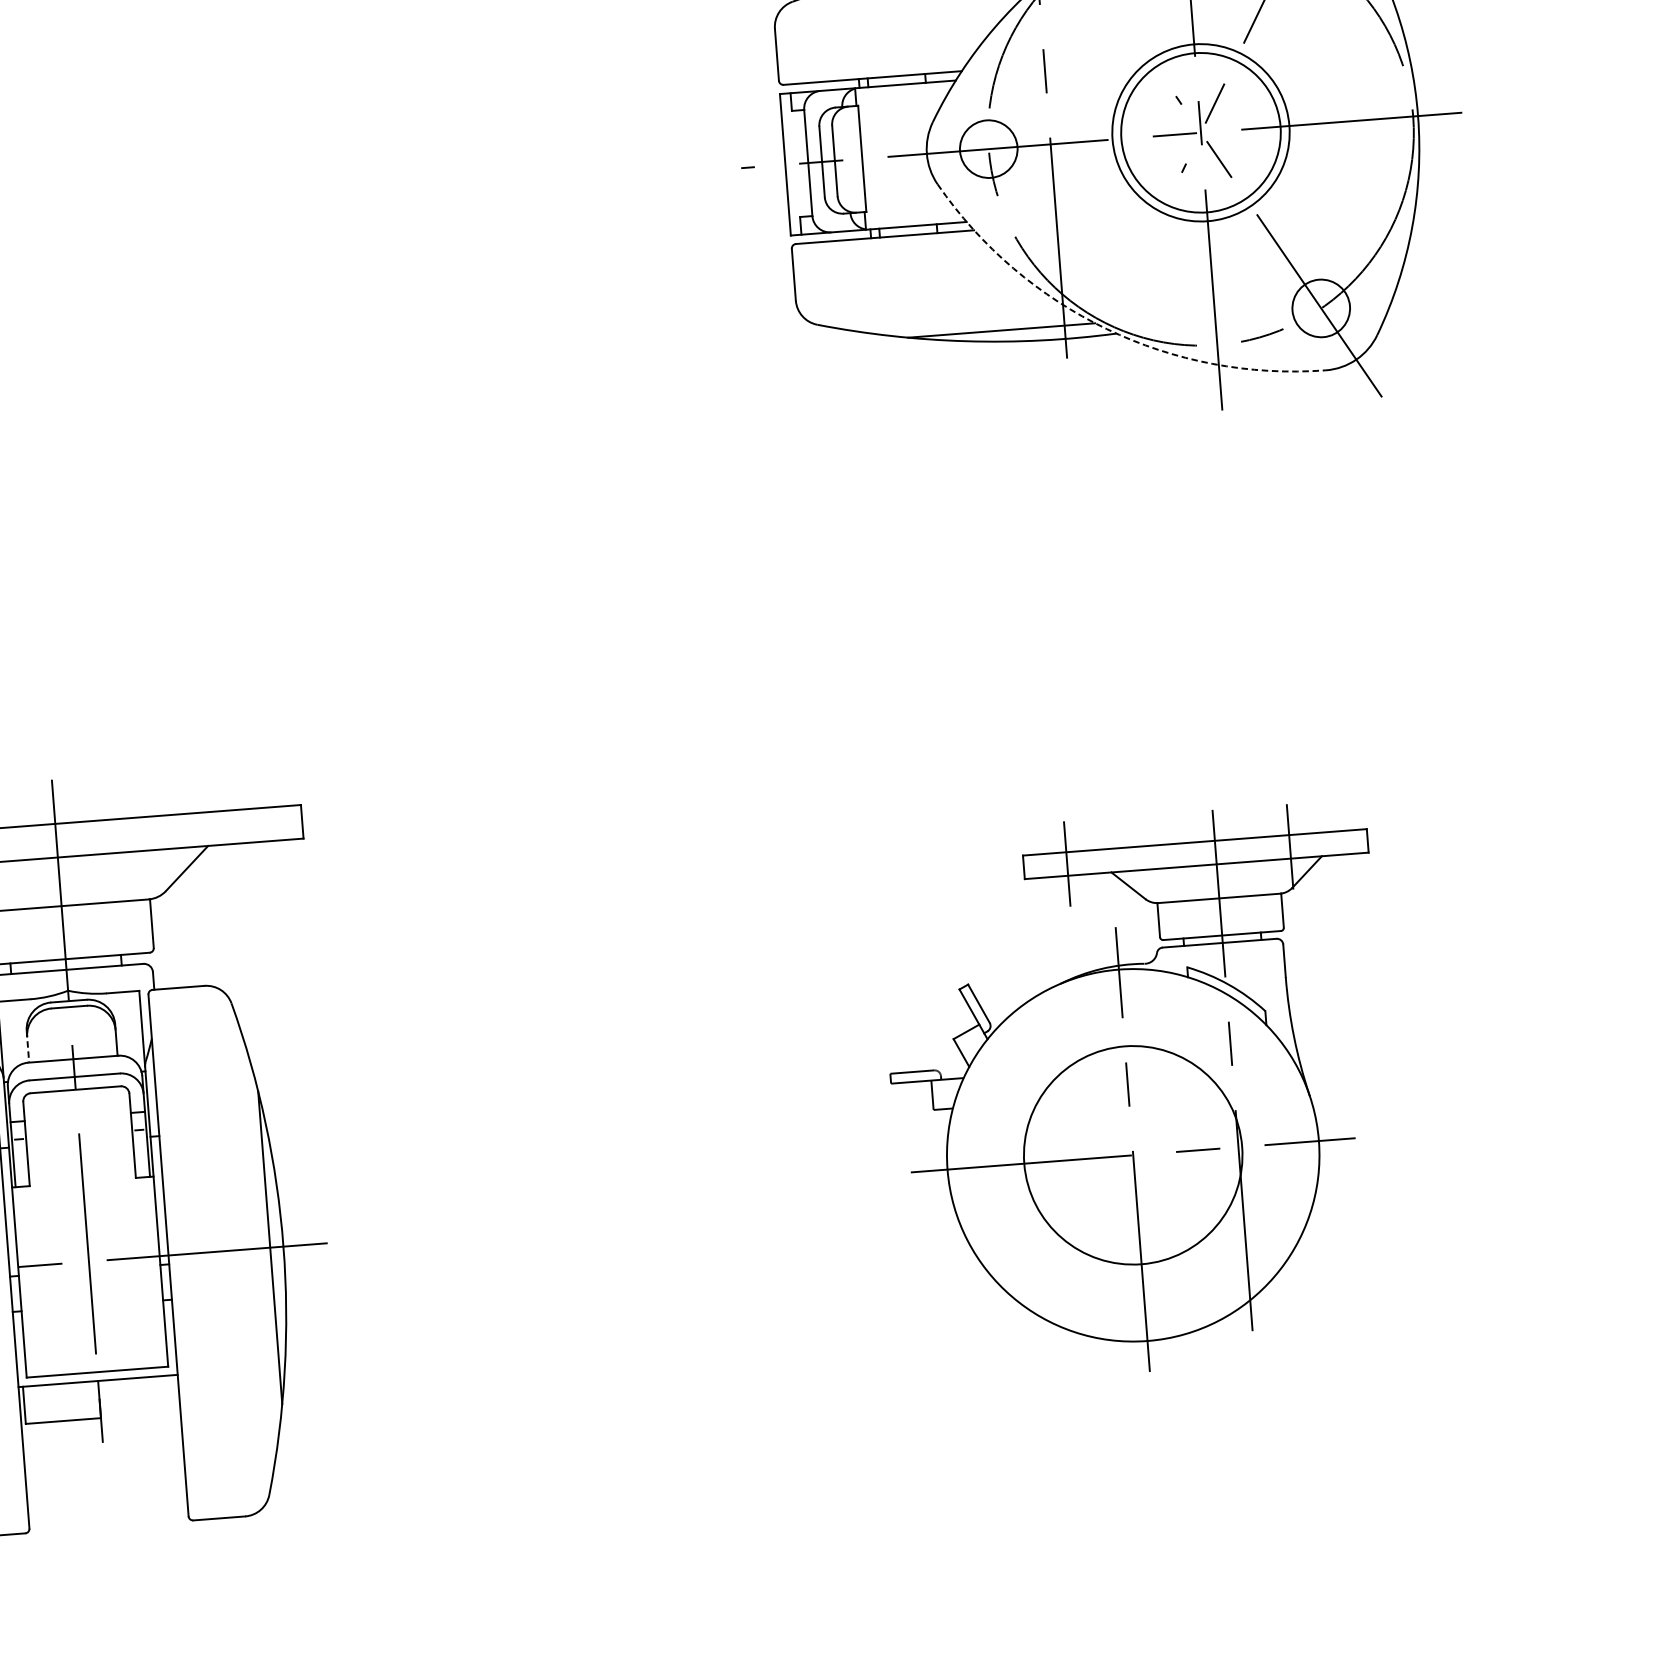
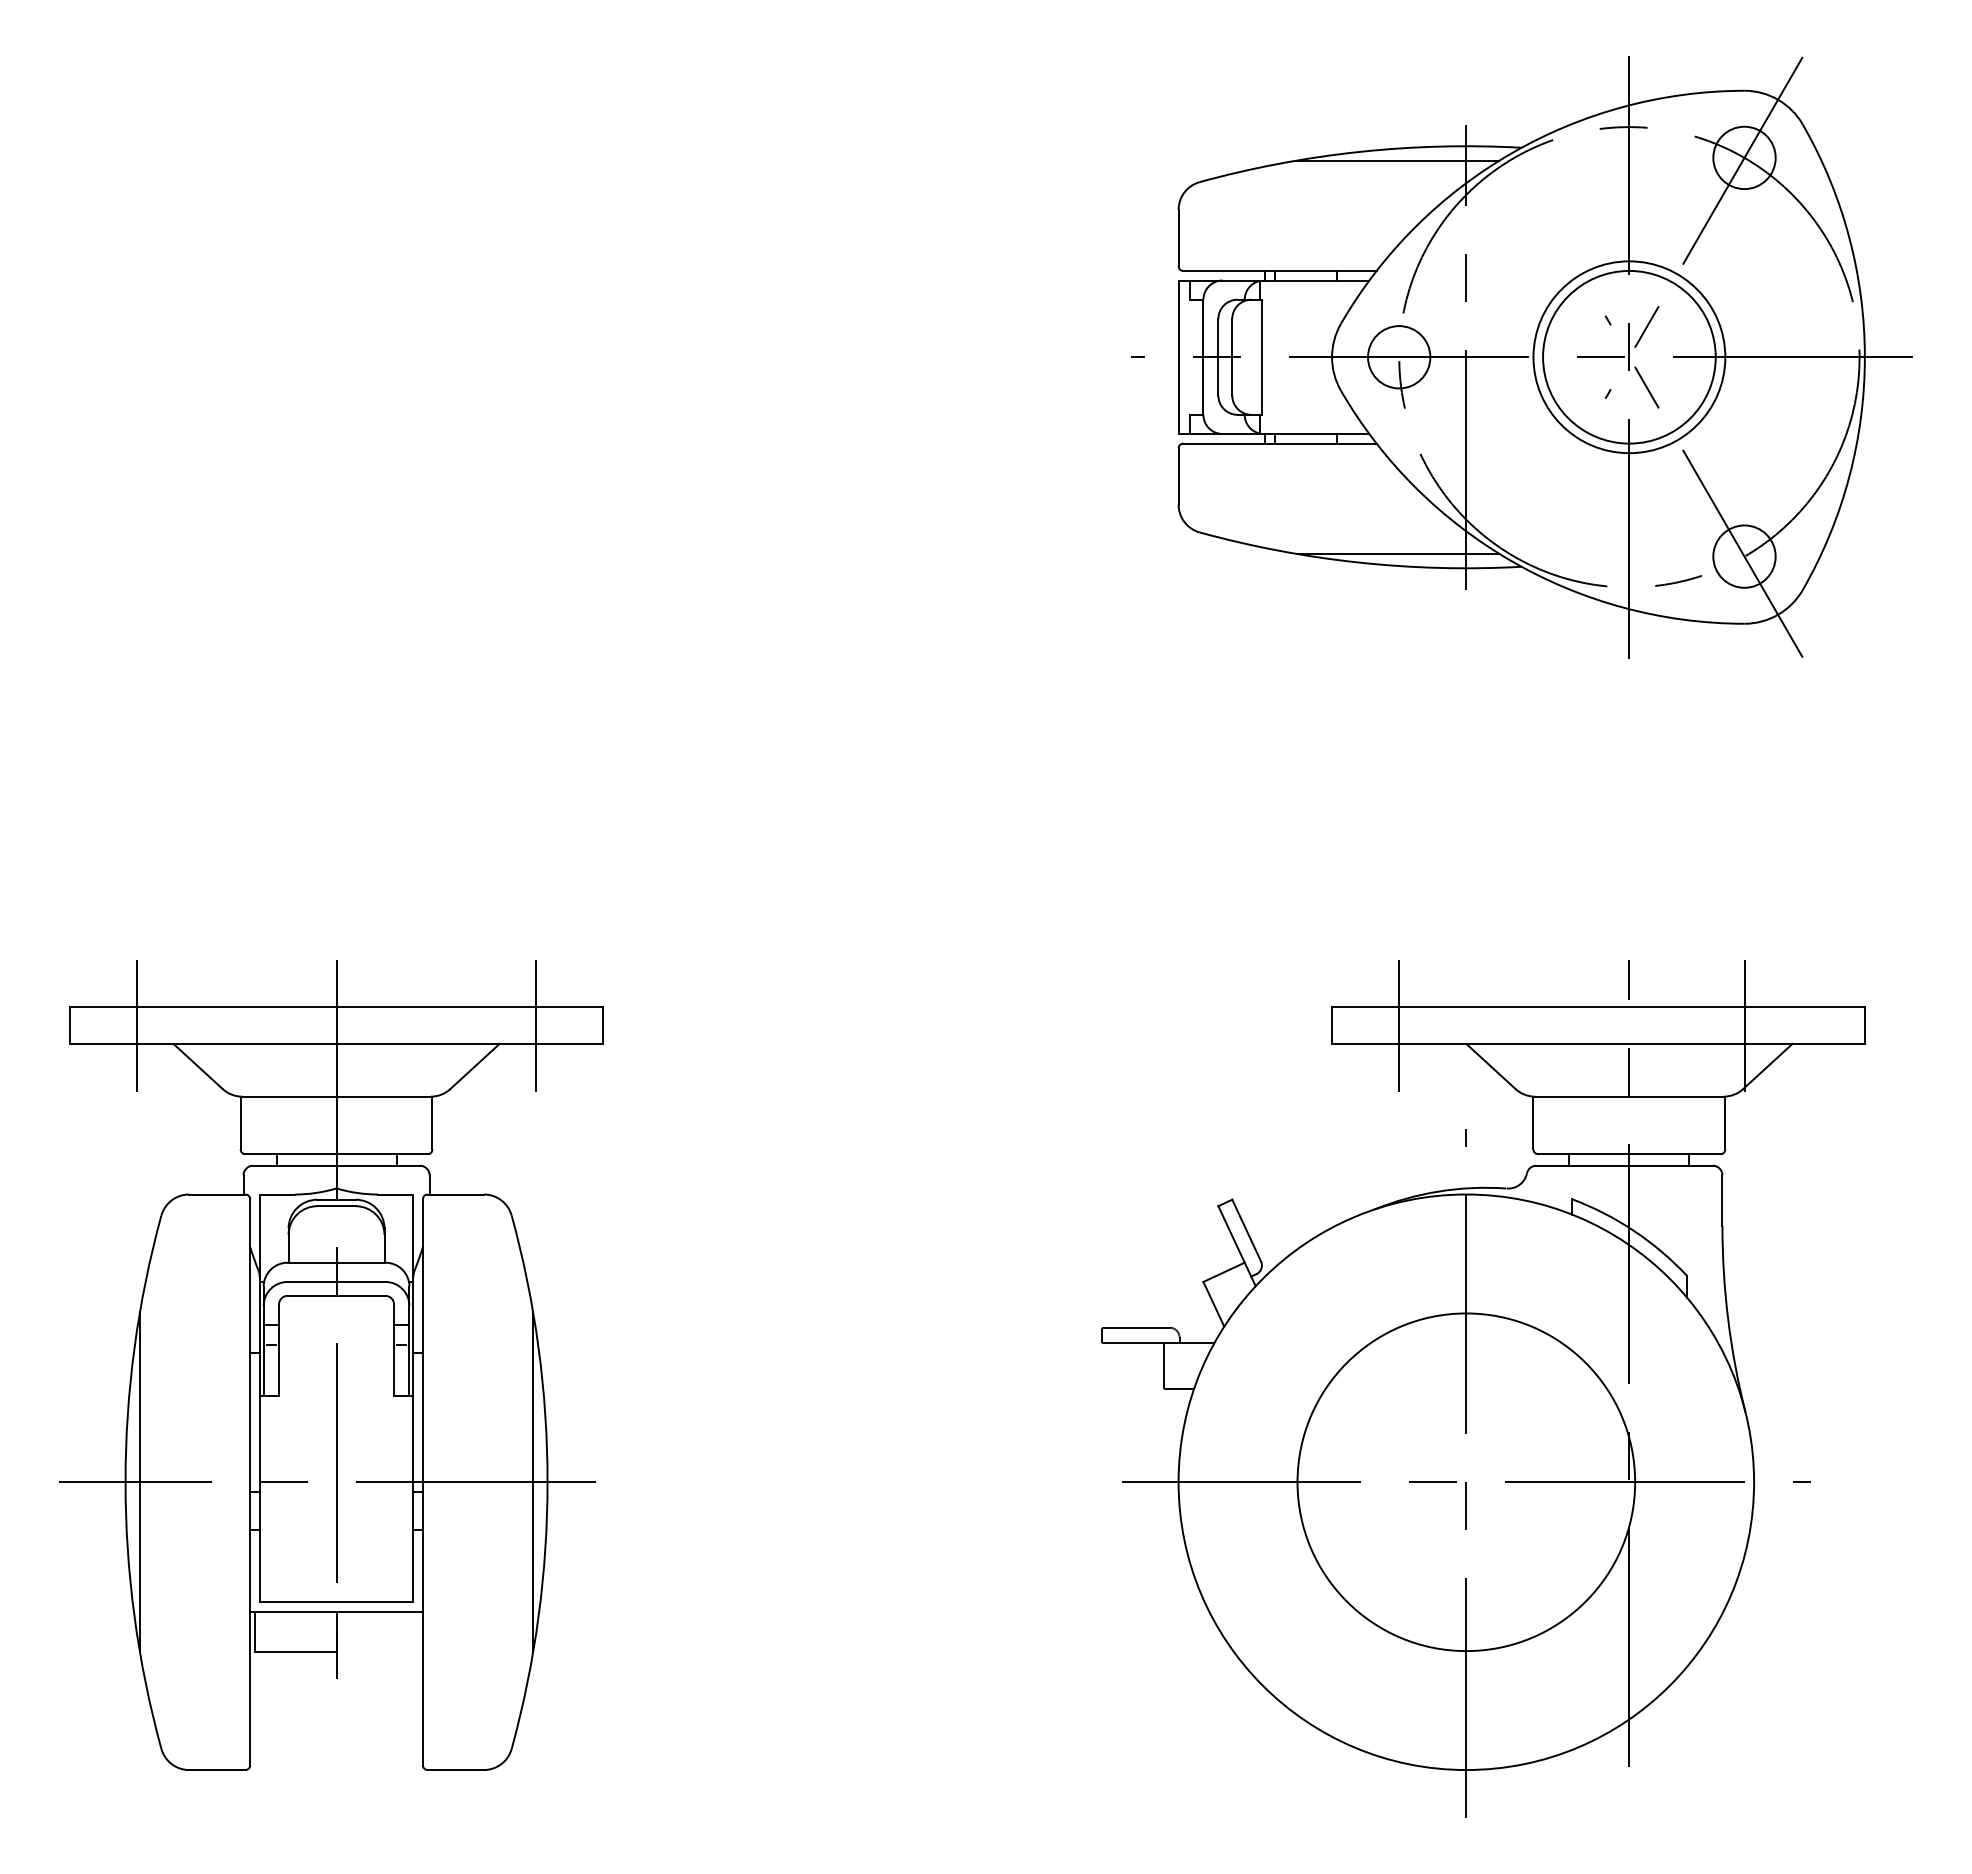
arc: (1106, 329) -> (1511, 561), dashed -> solid
line: (239, 826) -> (535, 1025), added
line: (27, 1047) -> (288, 1246), dashed -> solid
part: (1139, 1093) -> (1483, 1388), size x1.43

